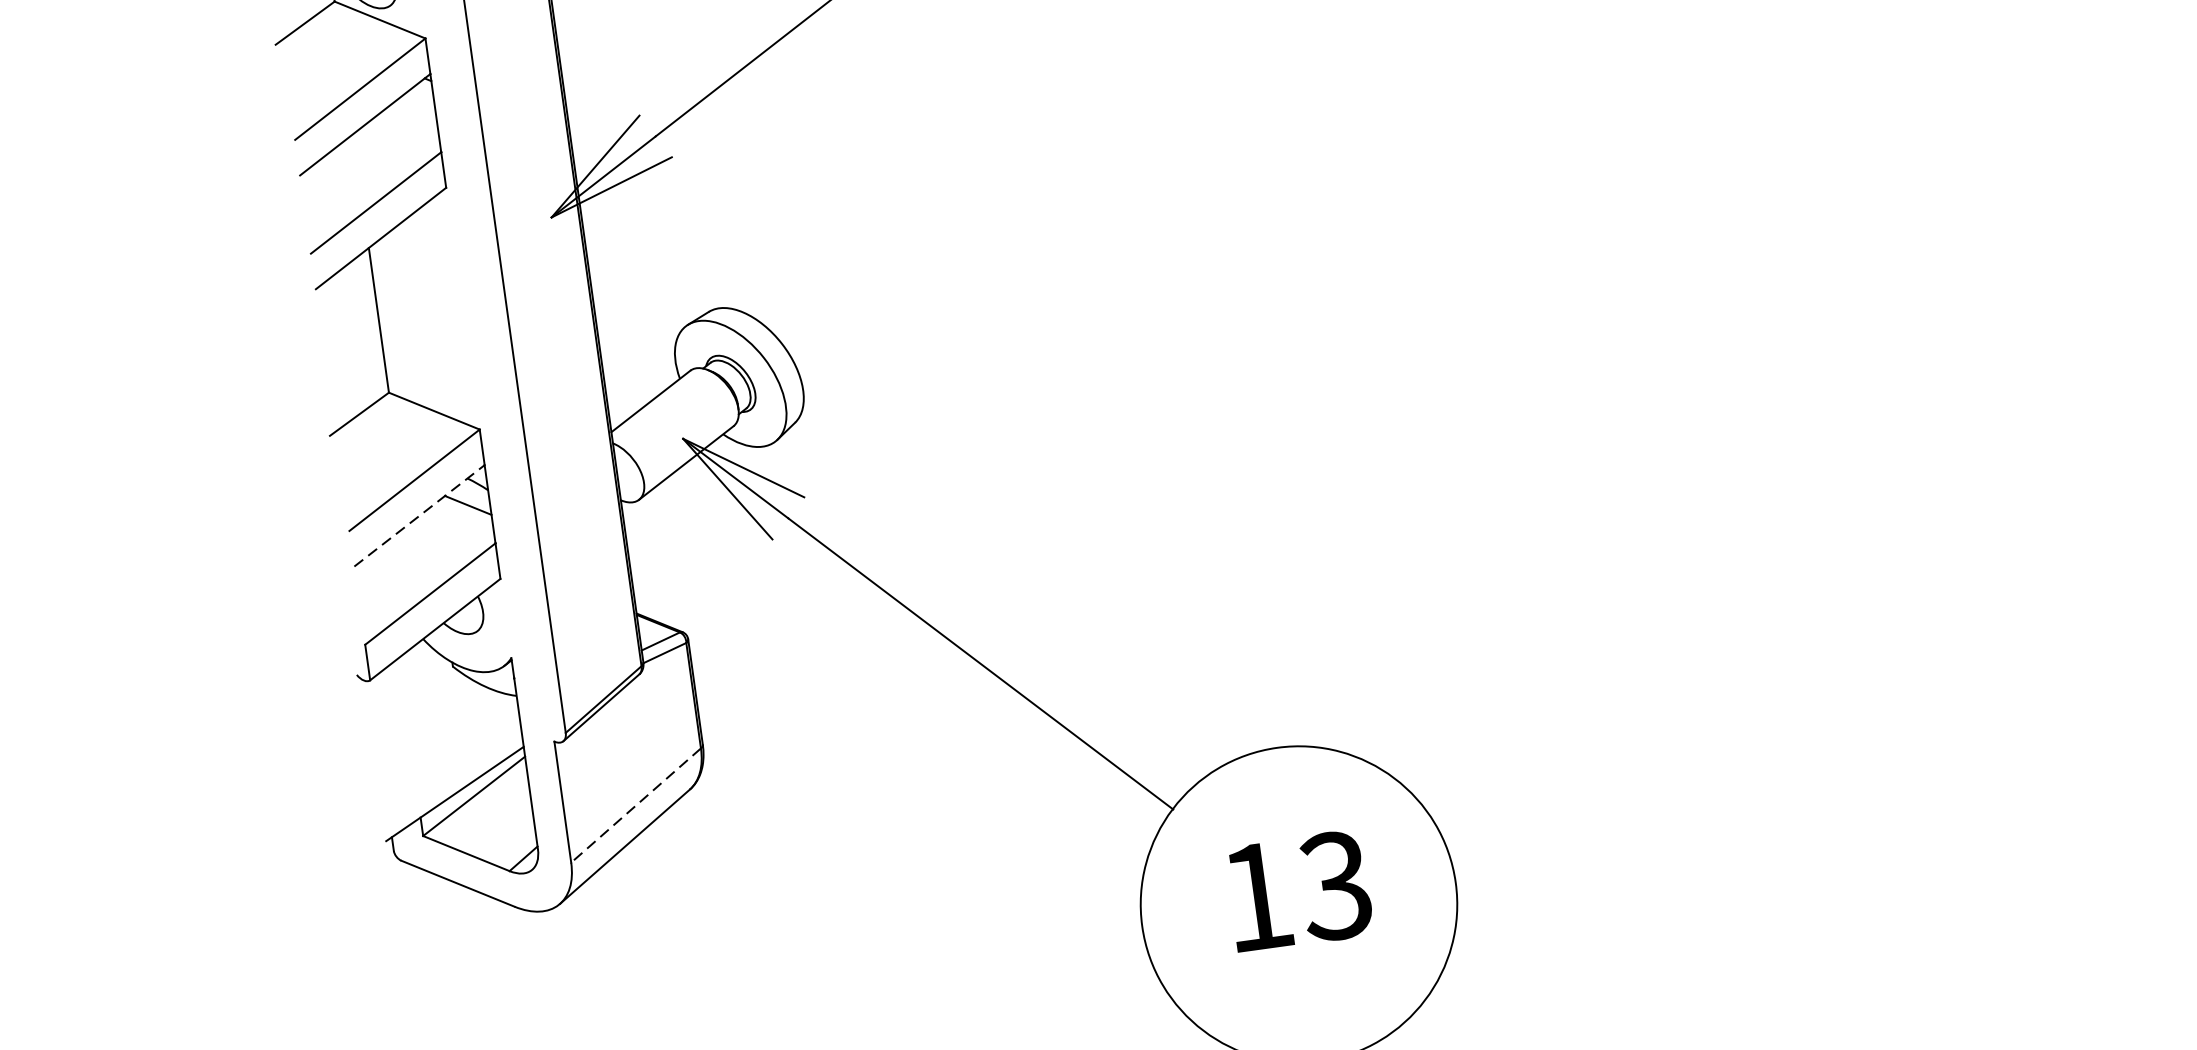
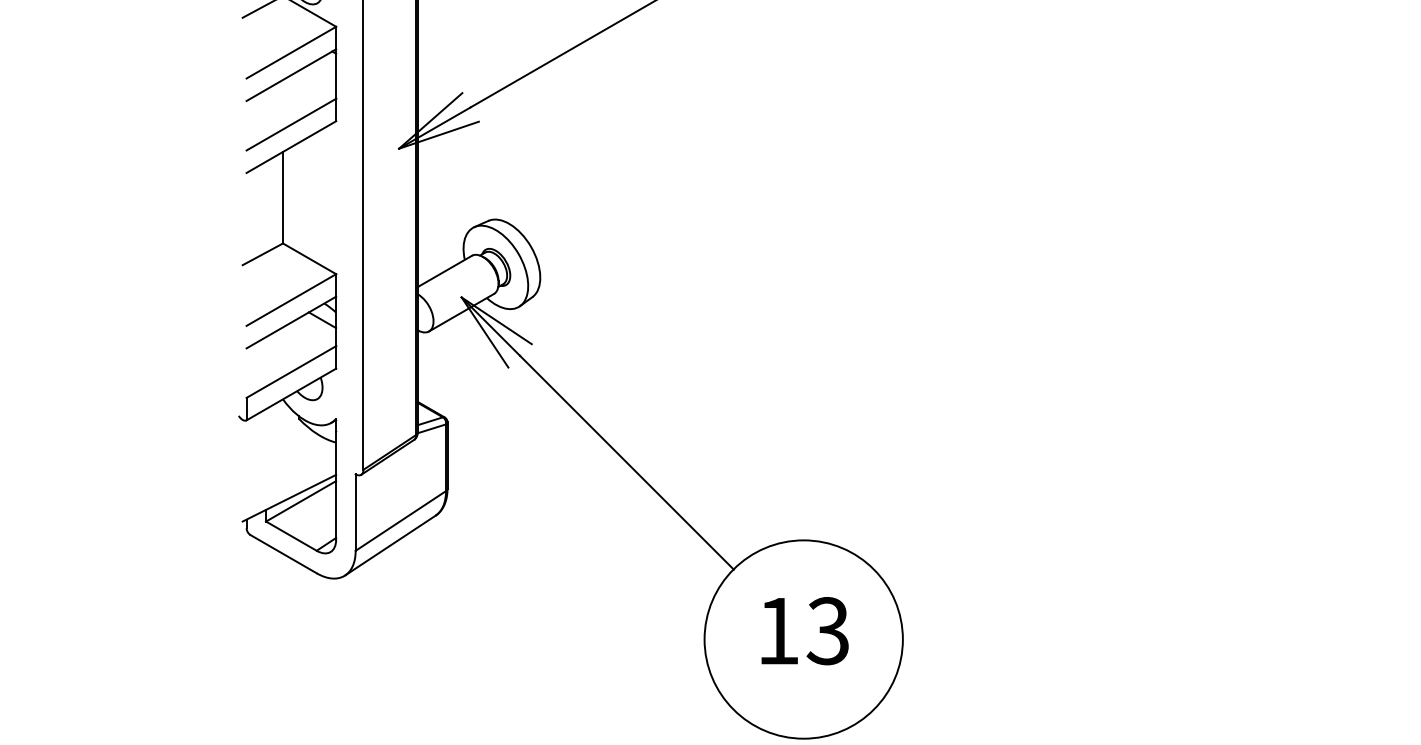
line: (419, 515) -> (291, 322), dashed -> solid
line: (635, 806) -> (400, 521), dashed -> solid

